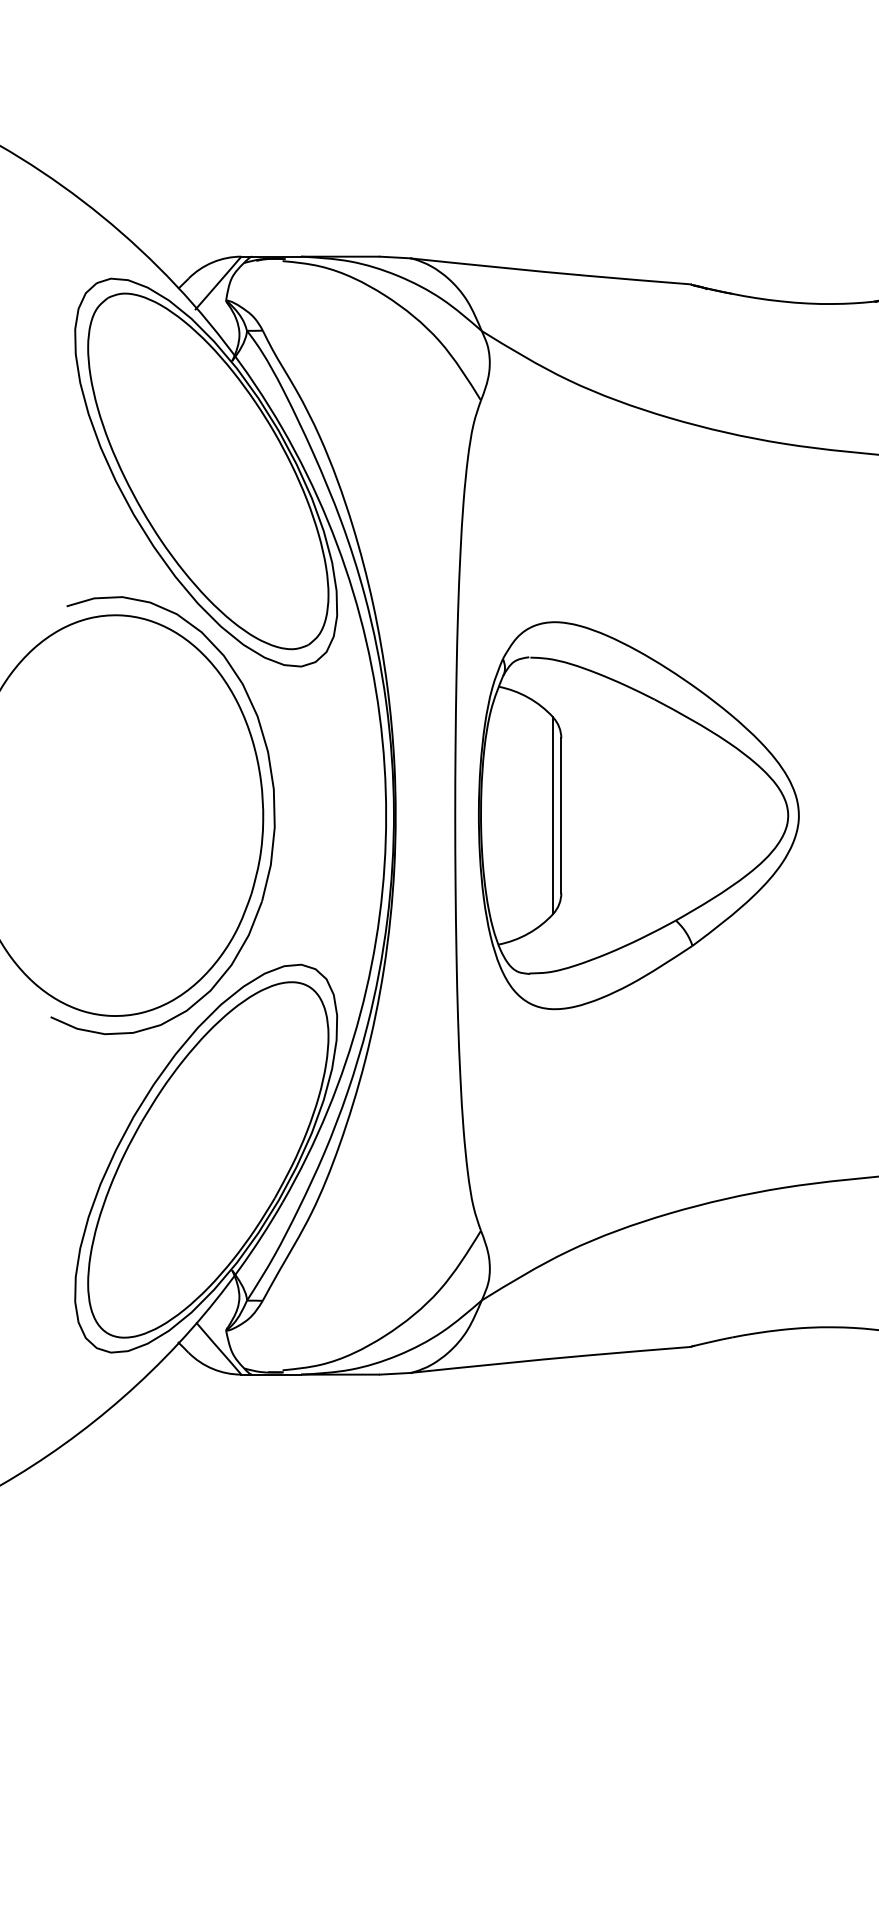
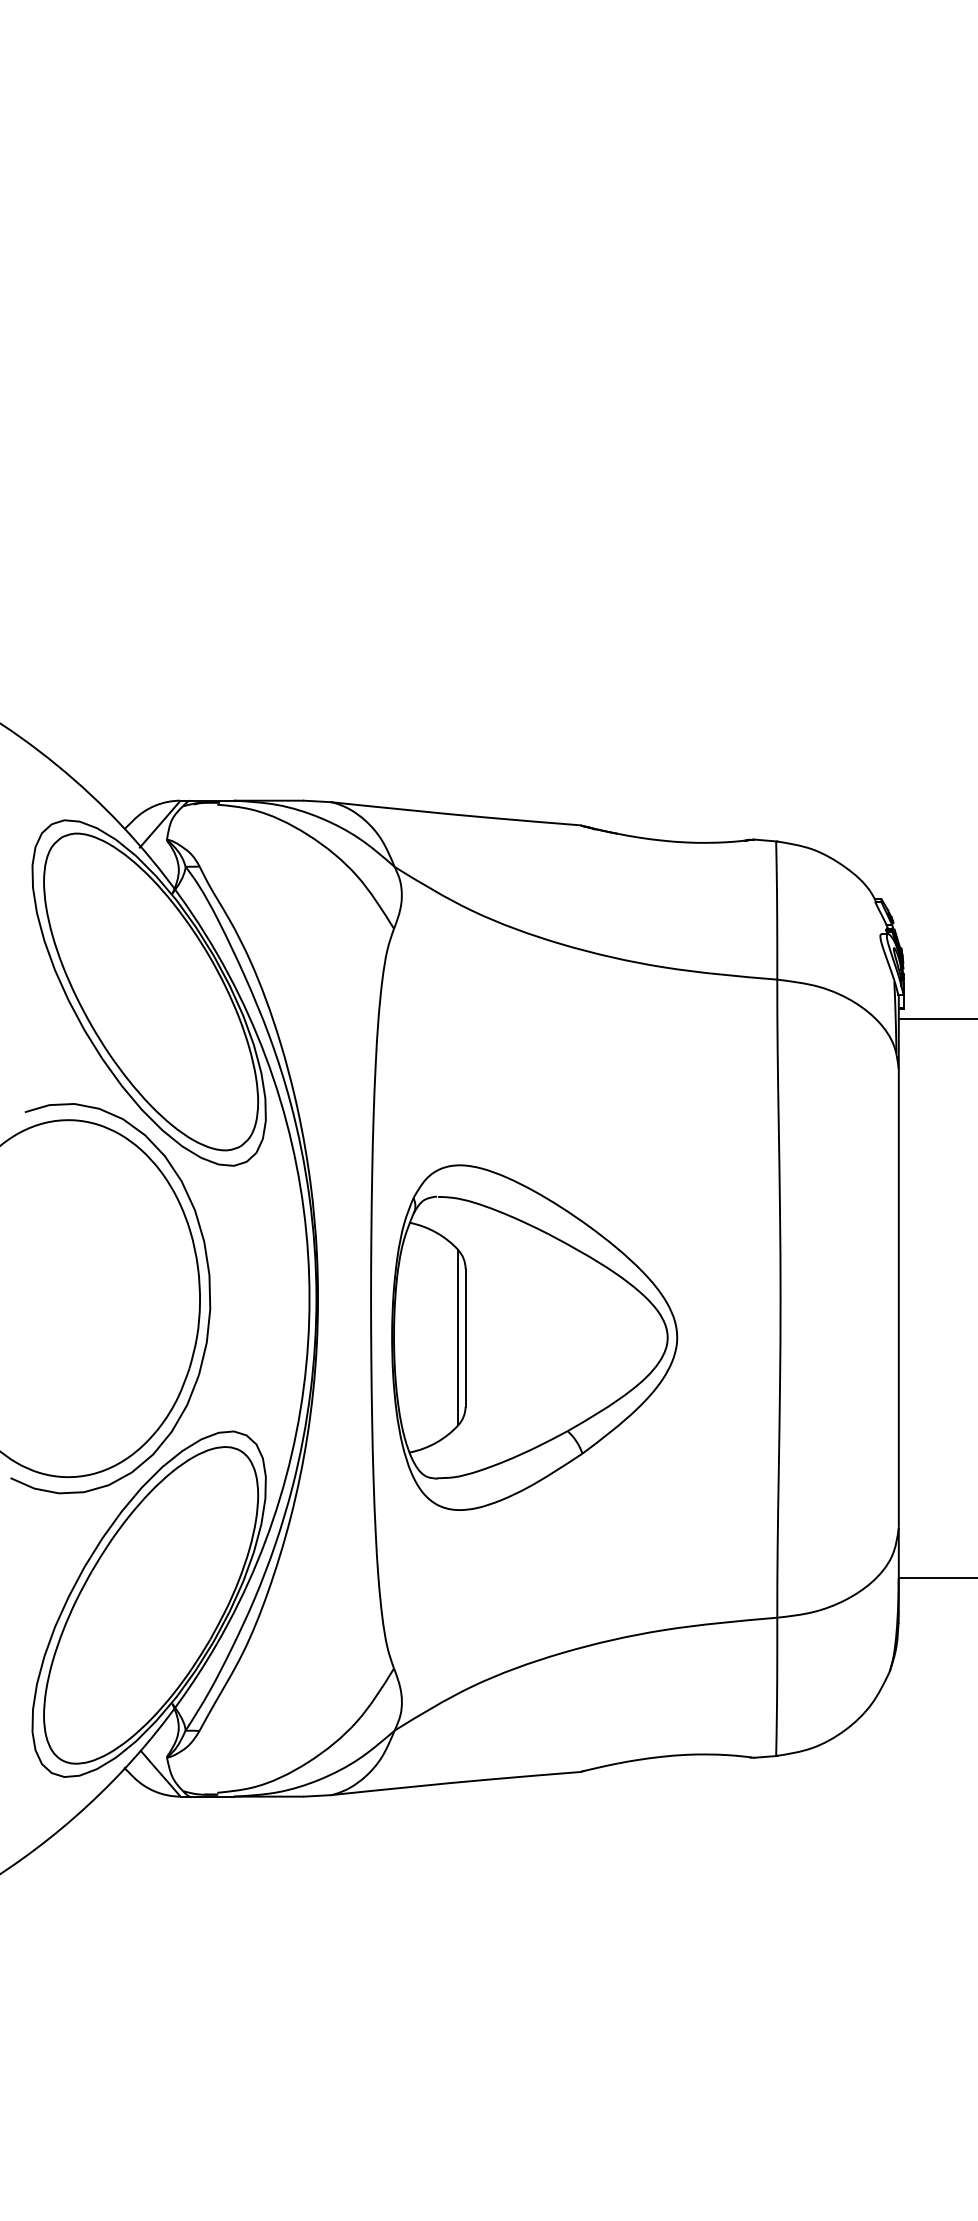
part: (638, 815) -> (534, 1337), moved

